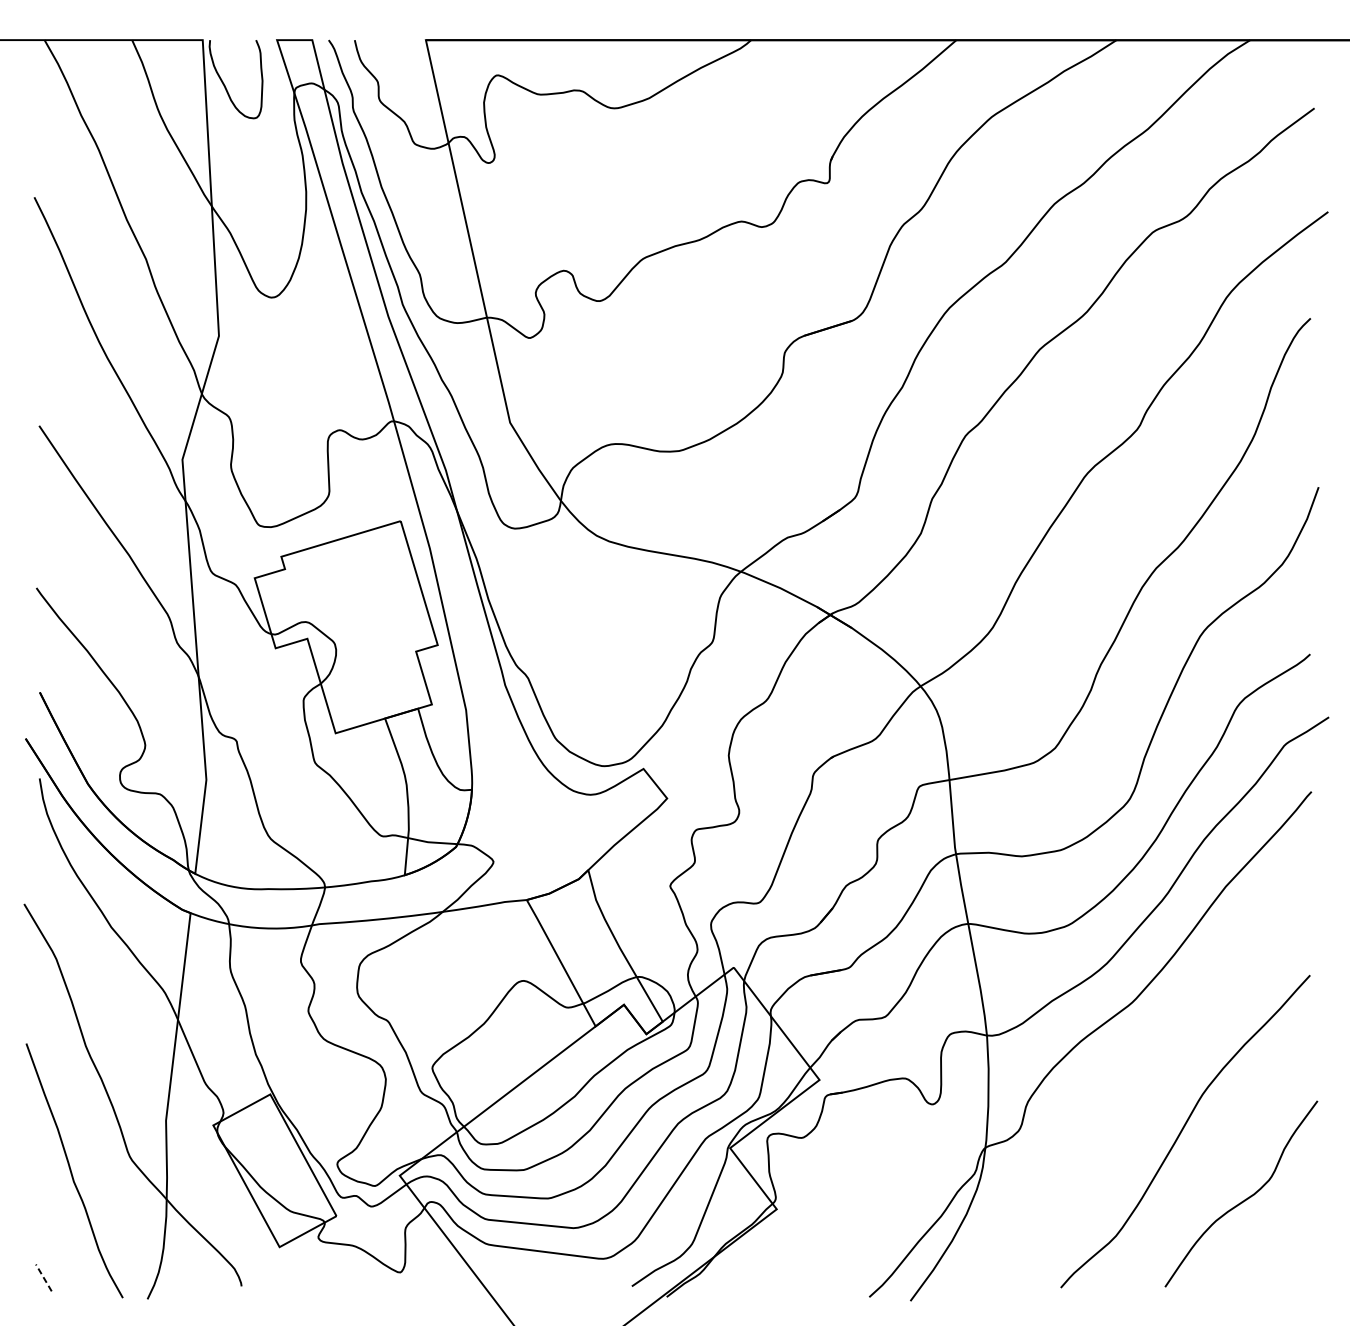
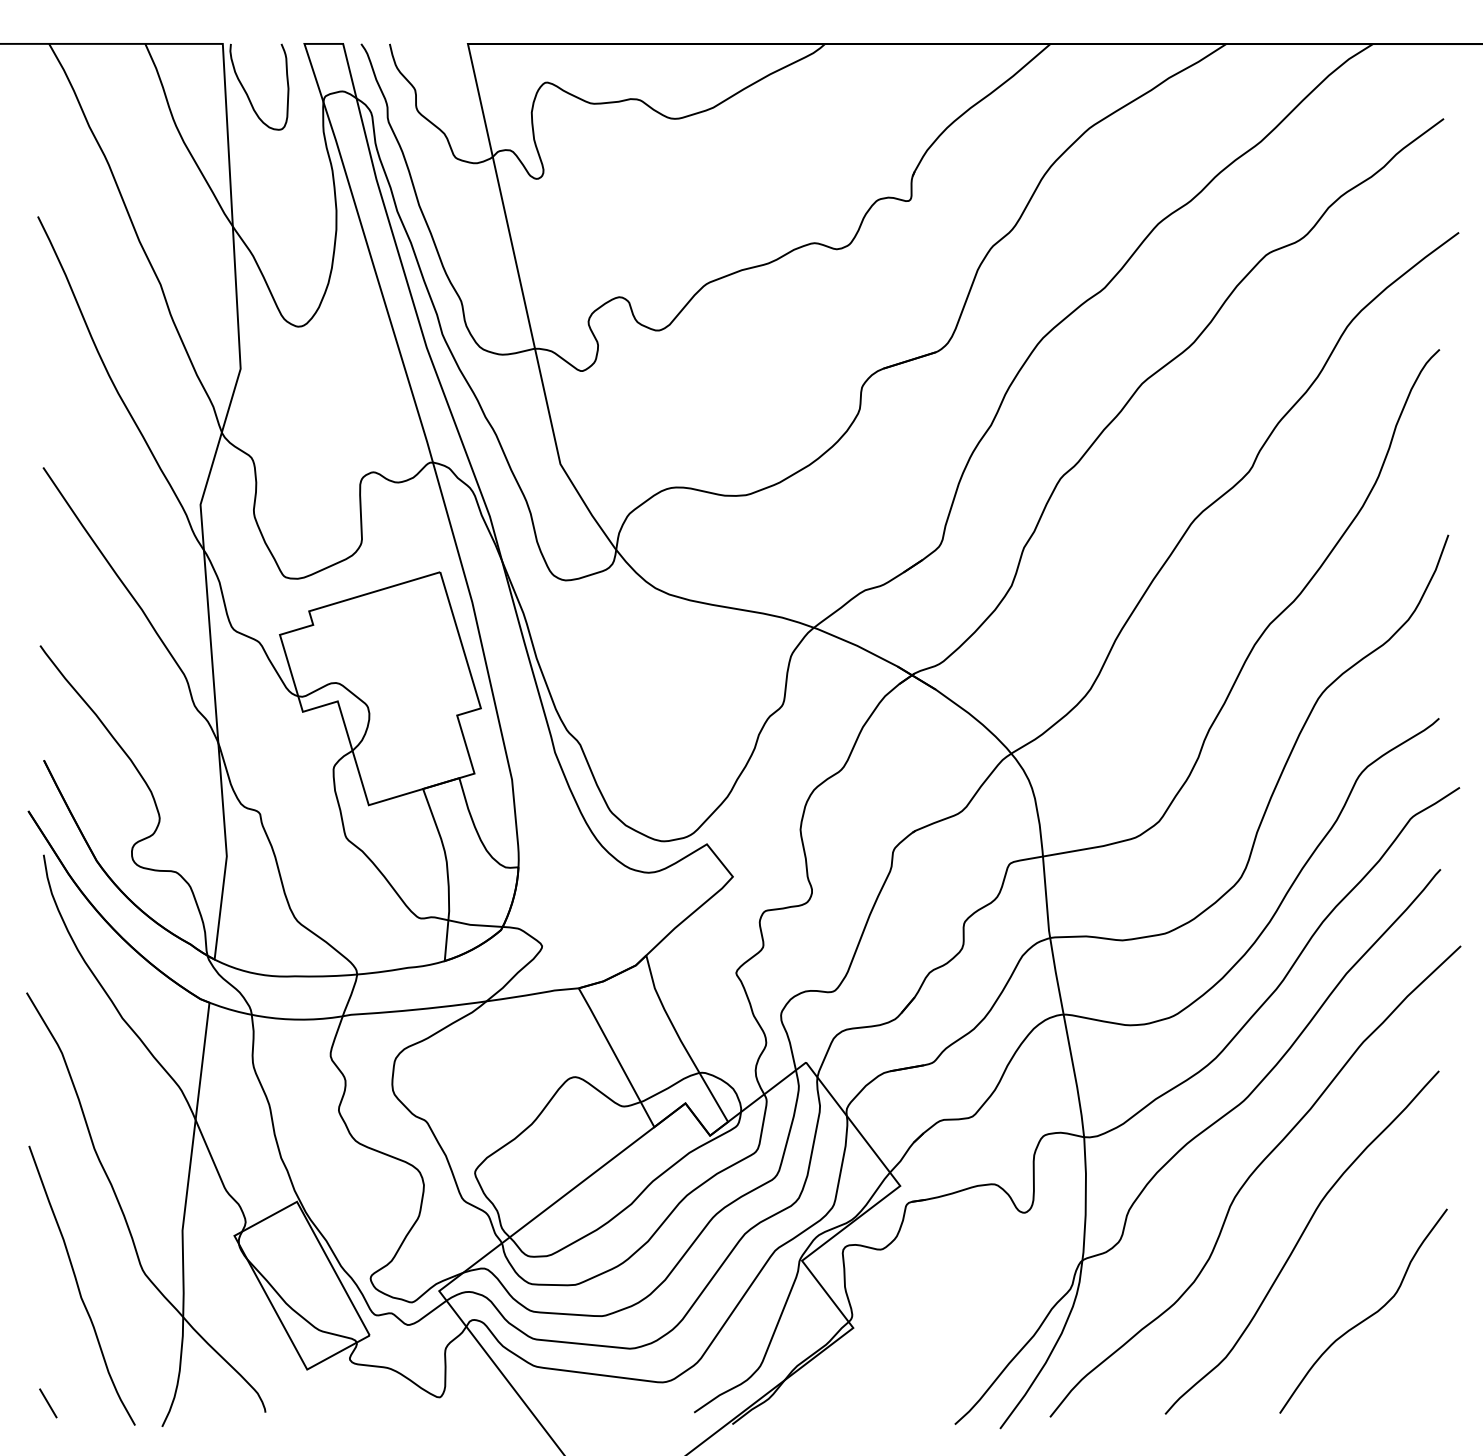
curve: (1139, 1071) -> (1251, 1176), added
line: (44, 1277) -> (48, 1402), dashed -> solid

